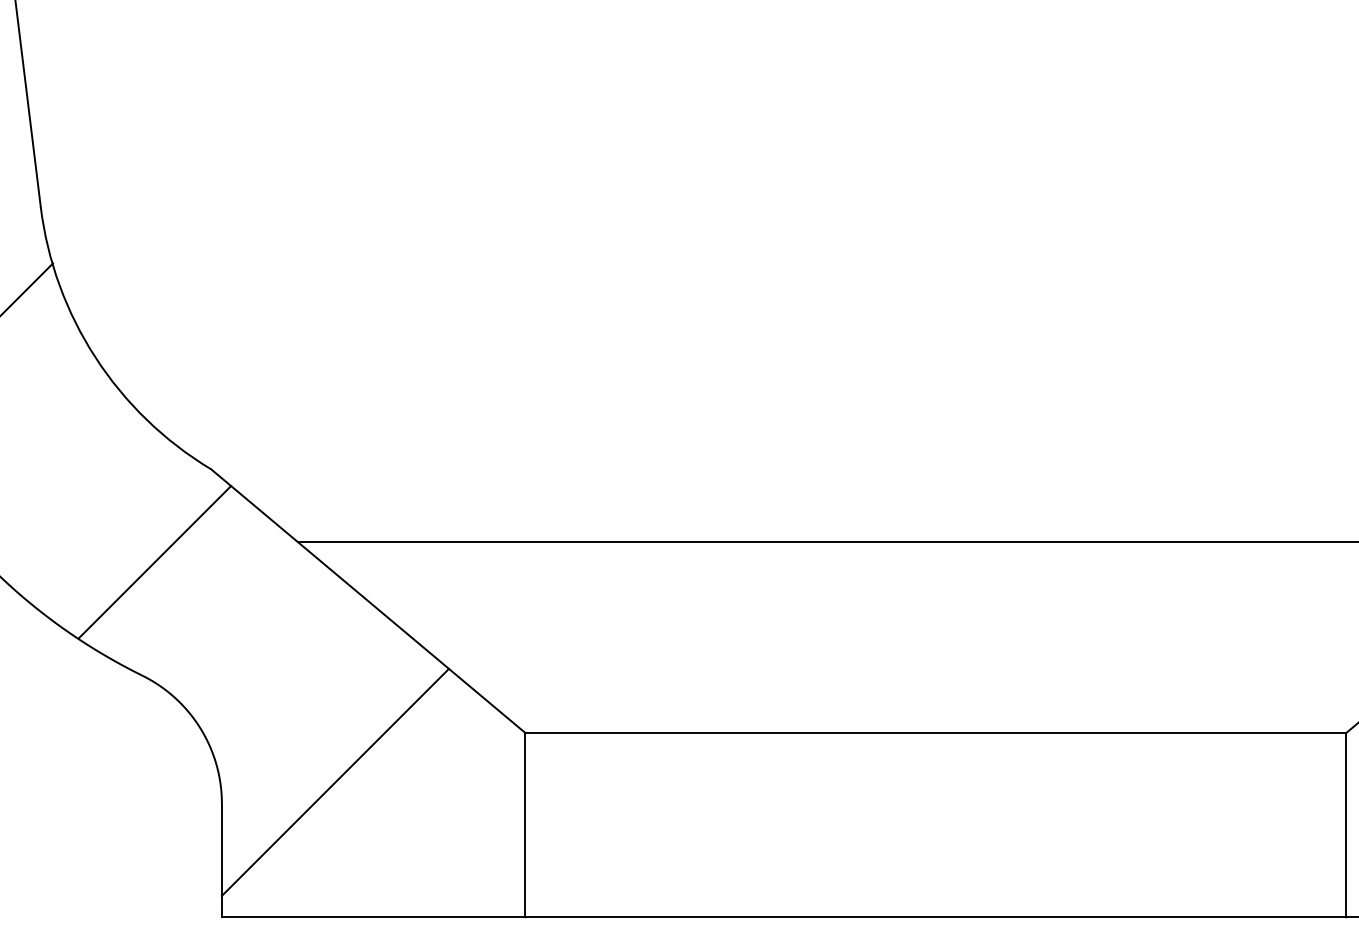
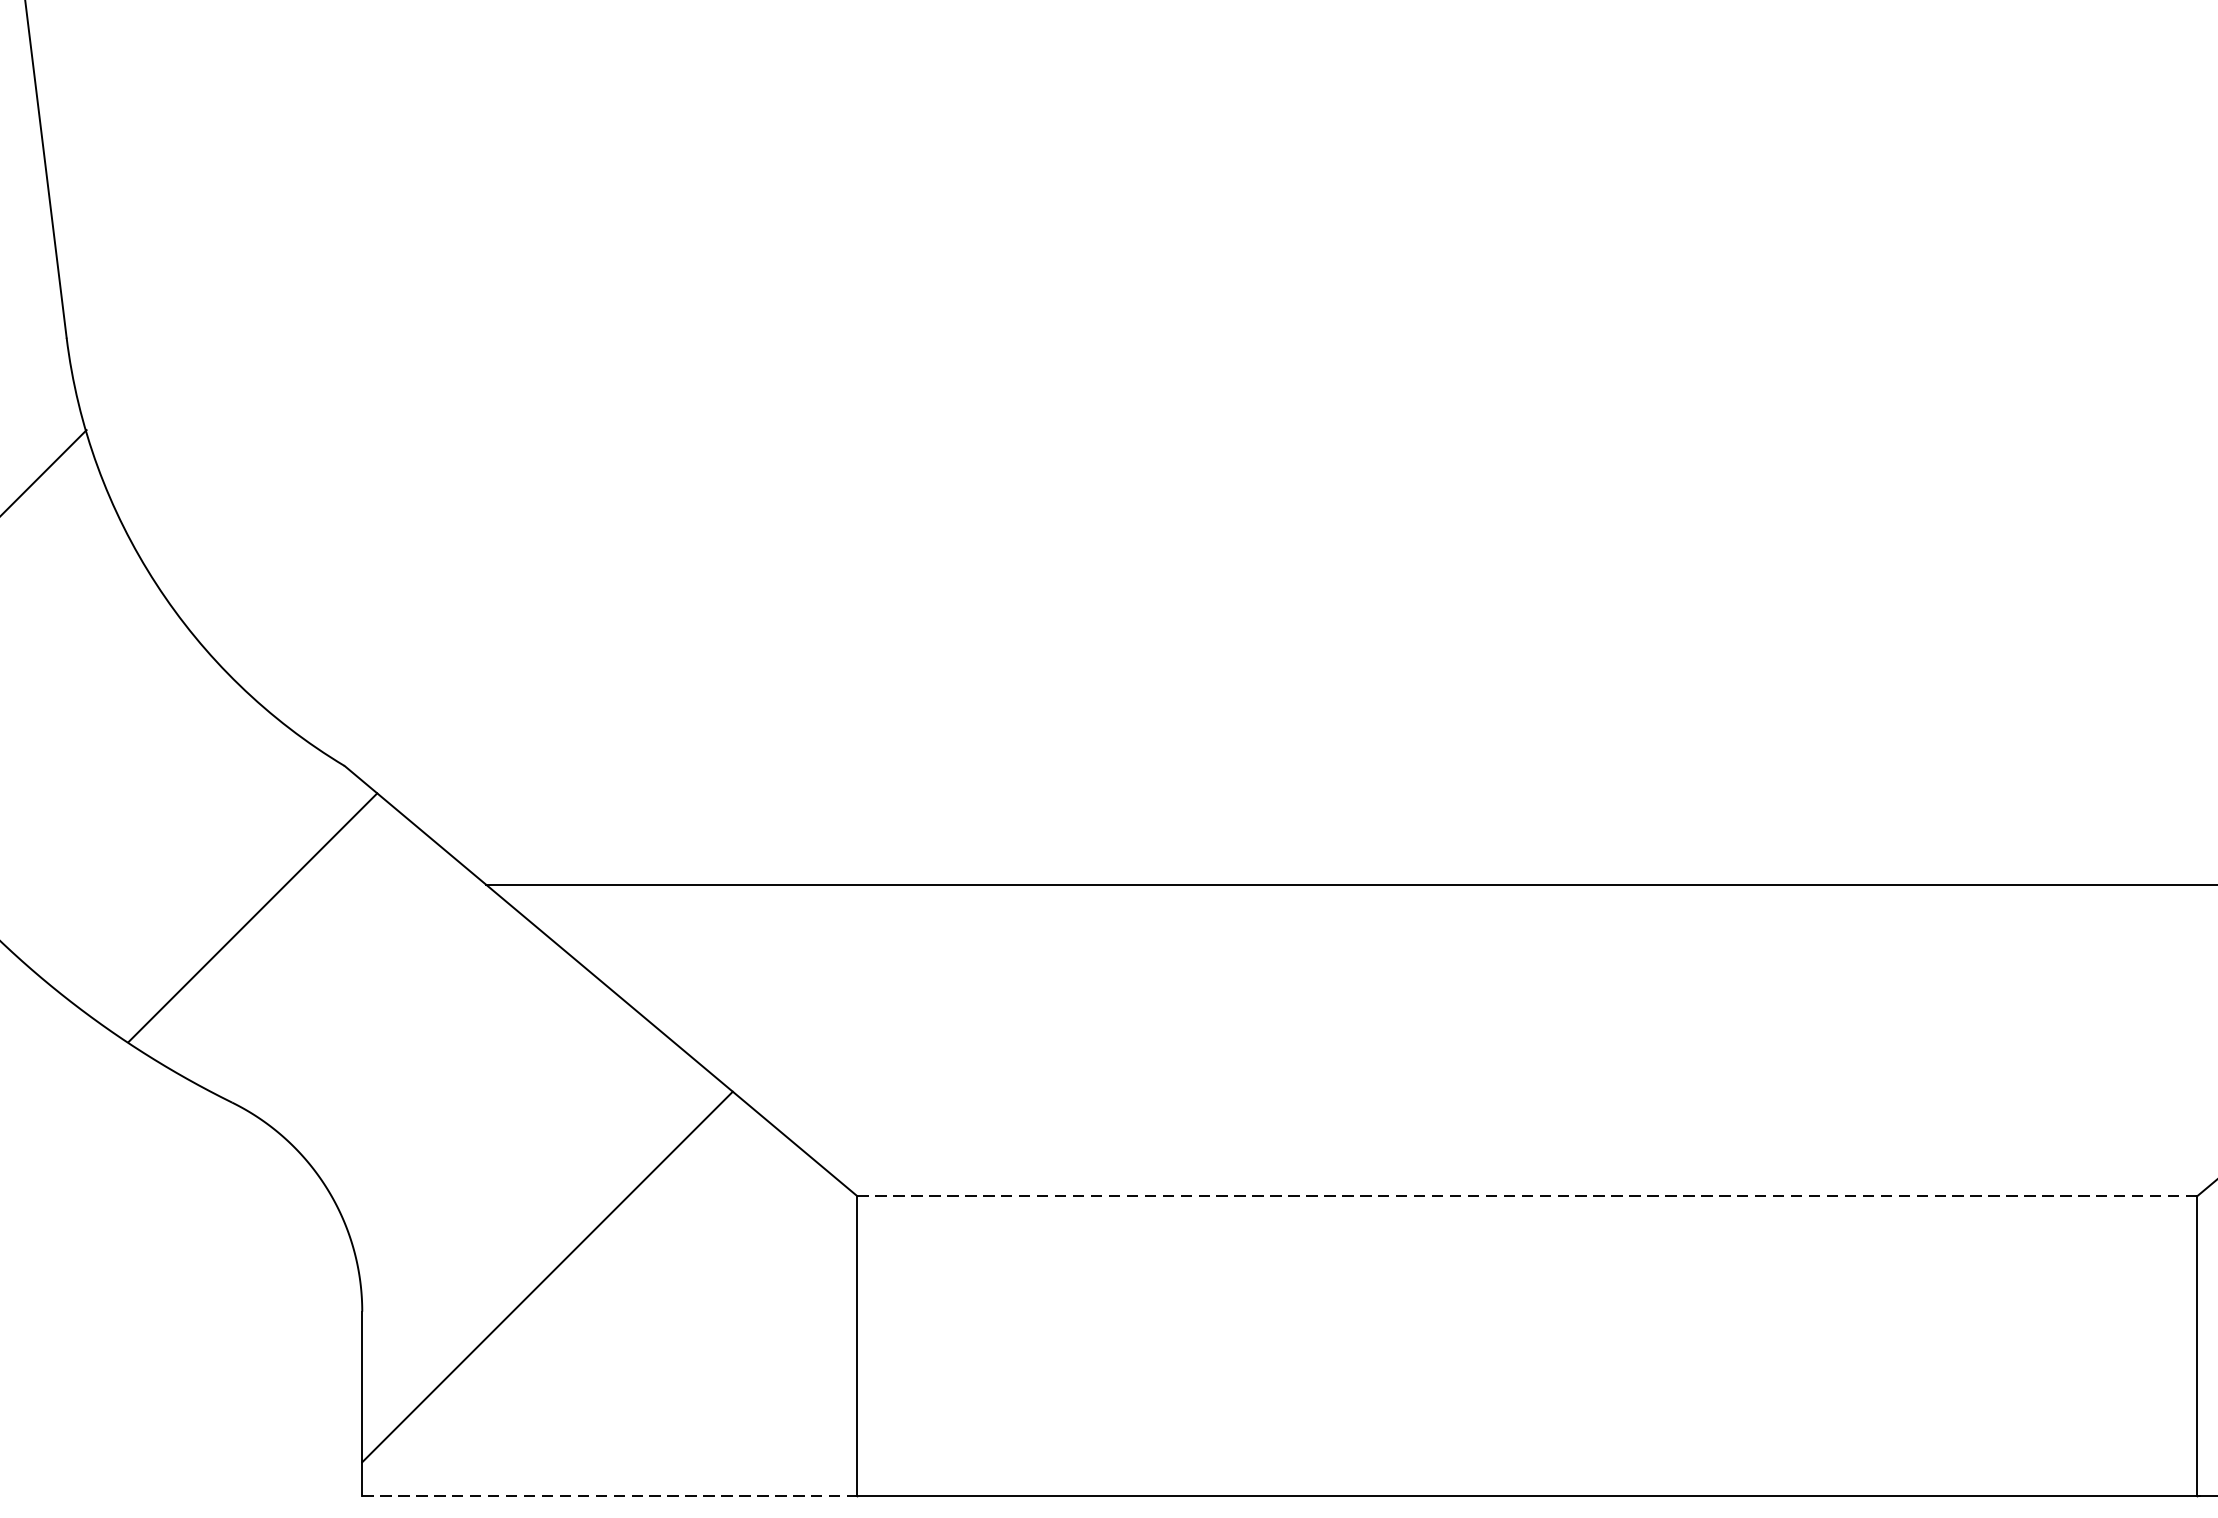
line: (935, 732) -> (1526, 1195), solid -> dashed
line: (373, 916) -> (609, 1495), solid -> dashed

